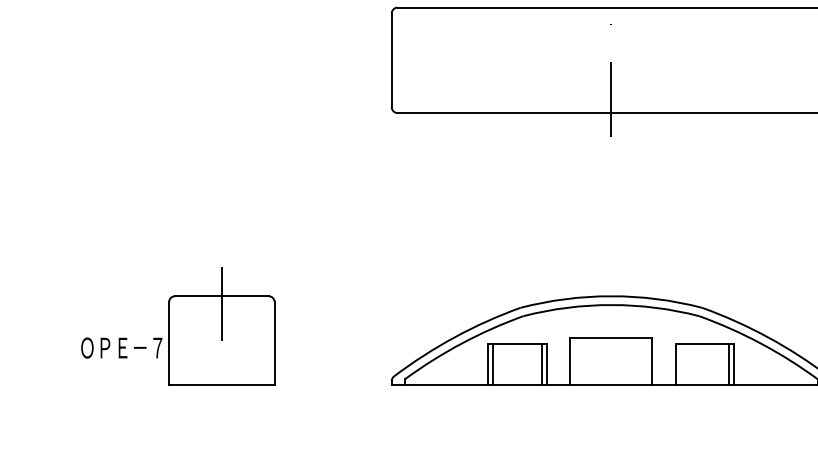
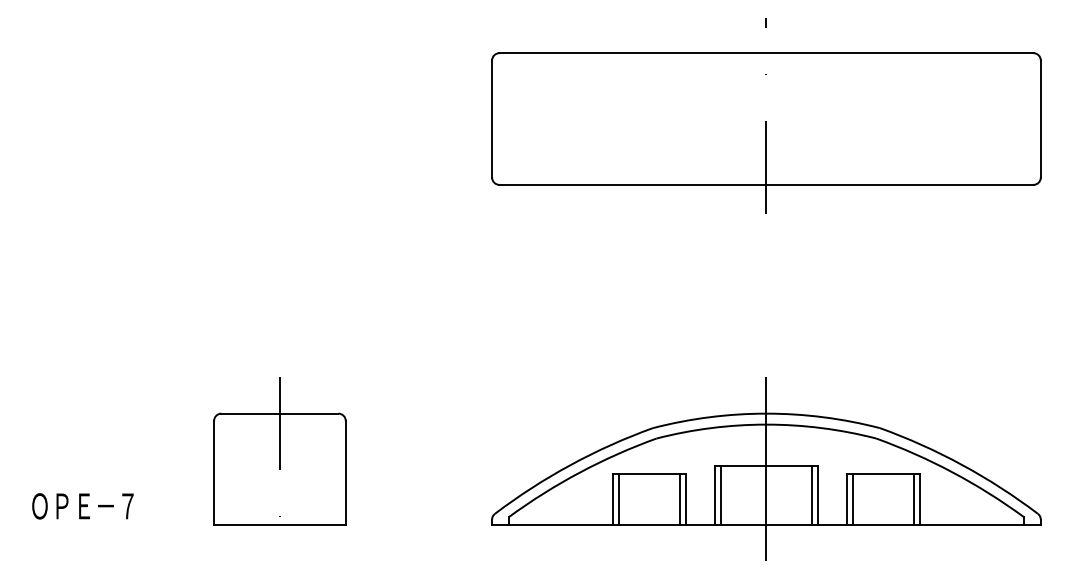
line: (611, 340) -> (766, 469), added
text: (121, 348) -> (82, 506), moved
line: (575, 361) -> (721, 495), added
line: (647, 361) -> (811, 495), added
line: (681, 364) -> (853, 498), added

